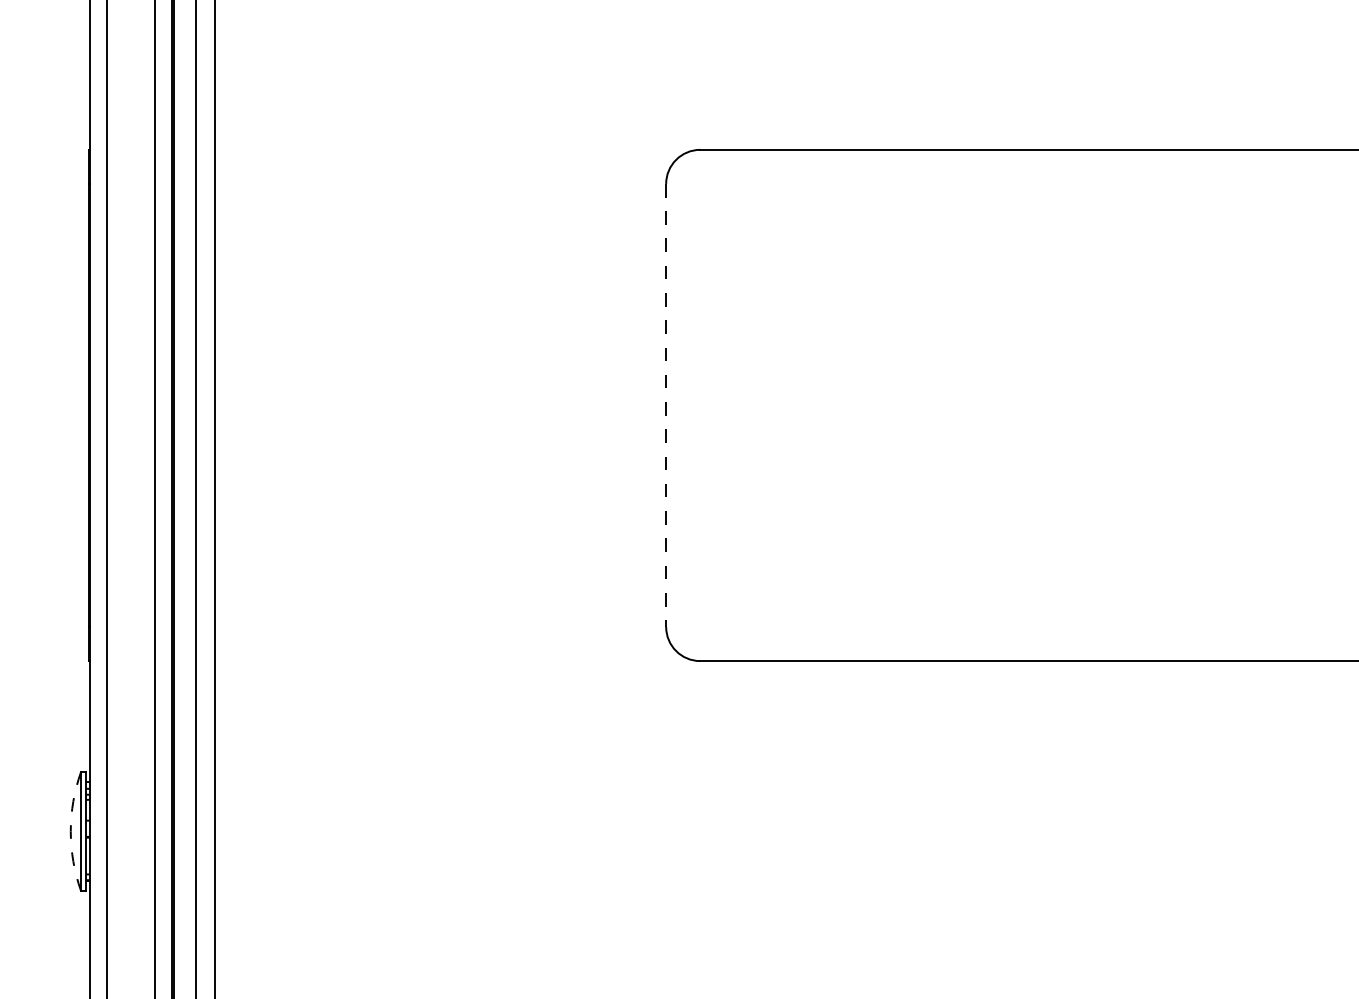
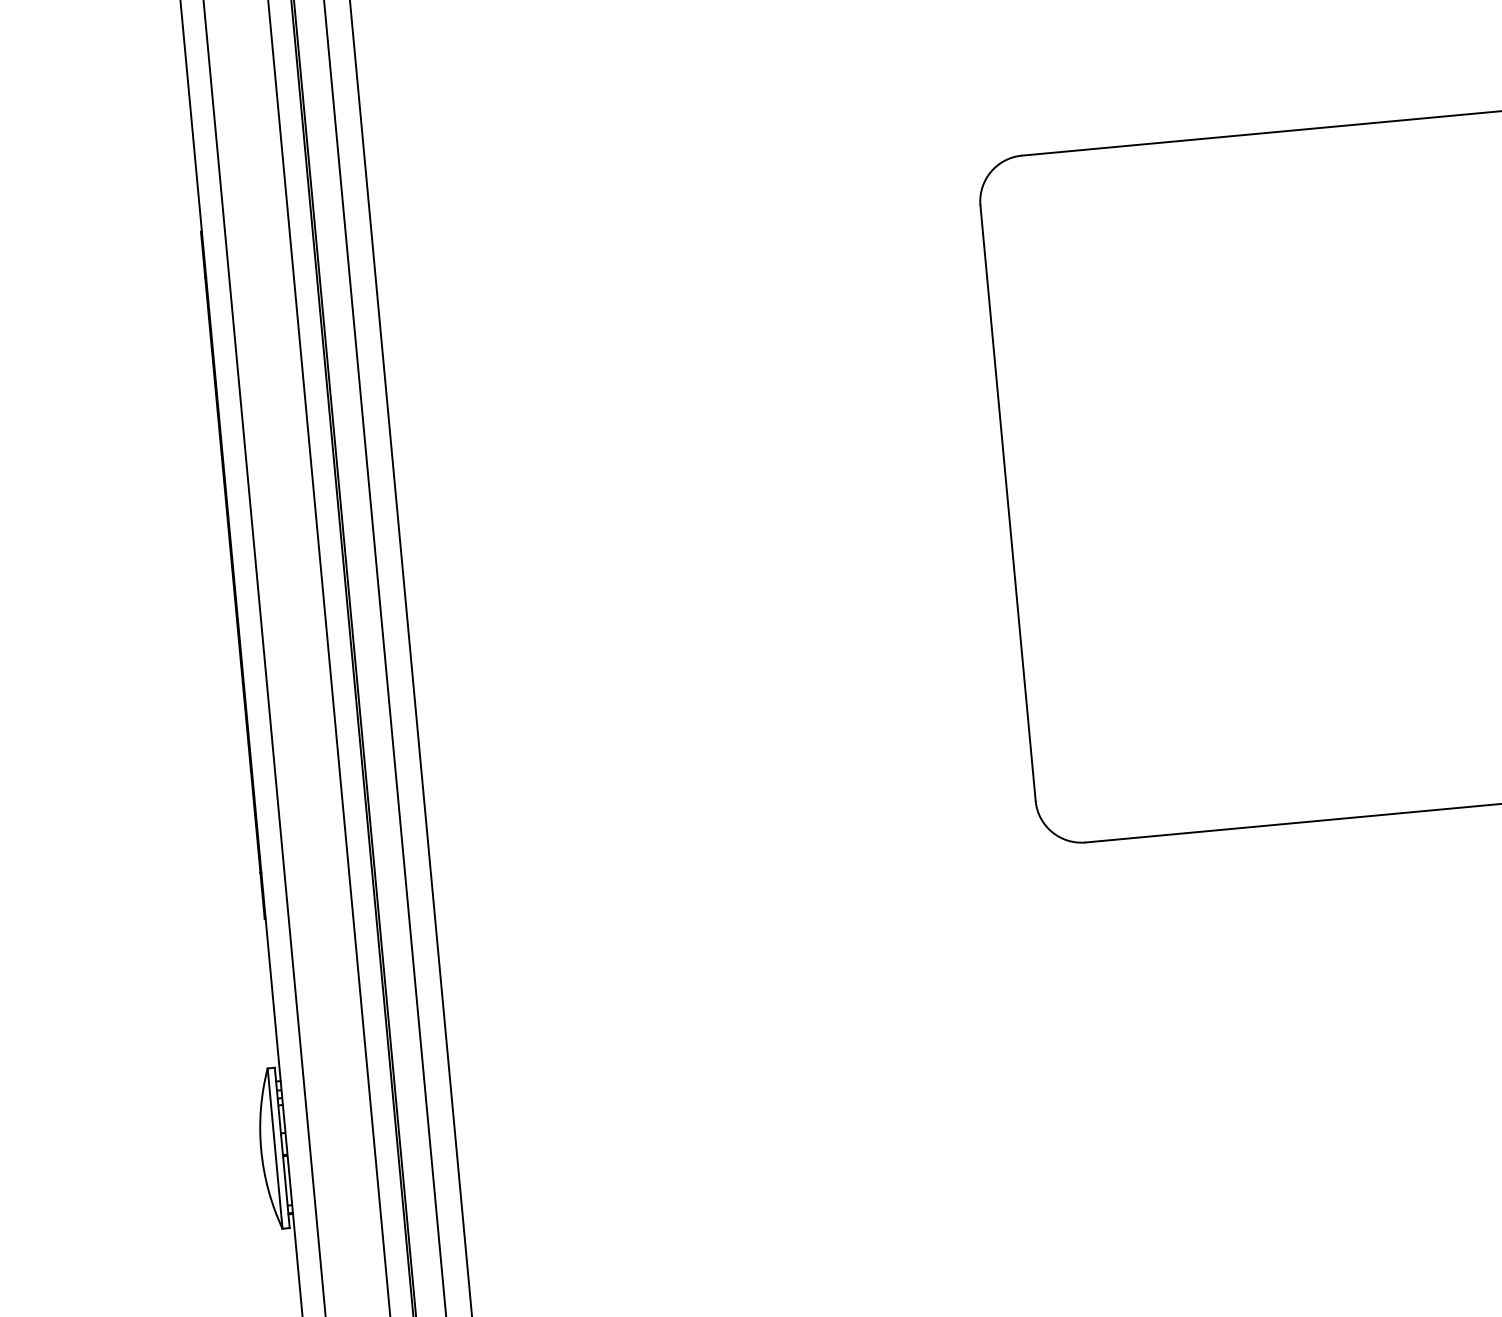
line: (666, 405) -> (1008, 503), dashed -> solid
arc: (70, 831) -> (260, 1149), dashed -> solid

